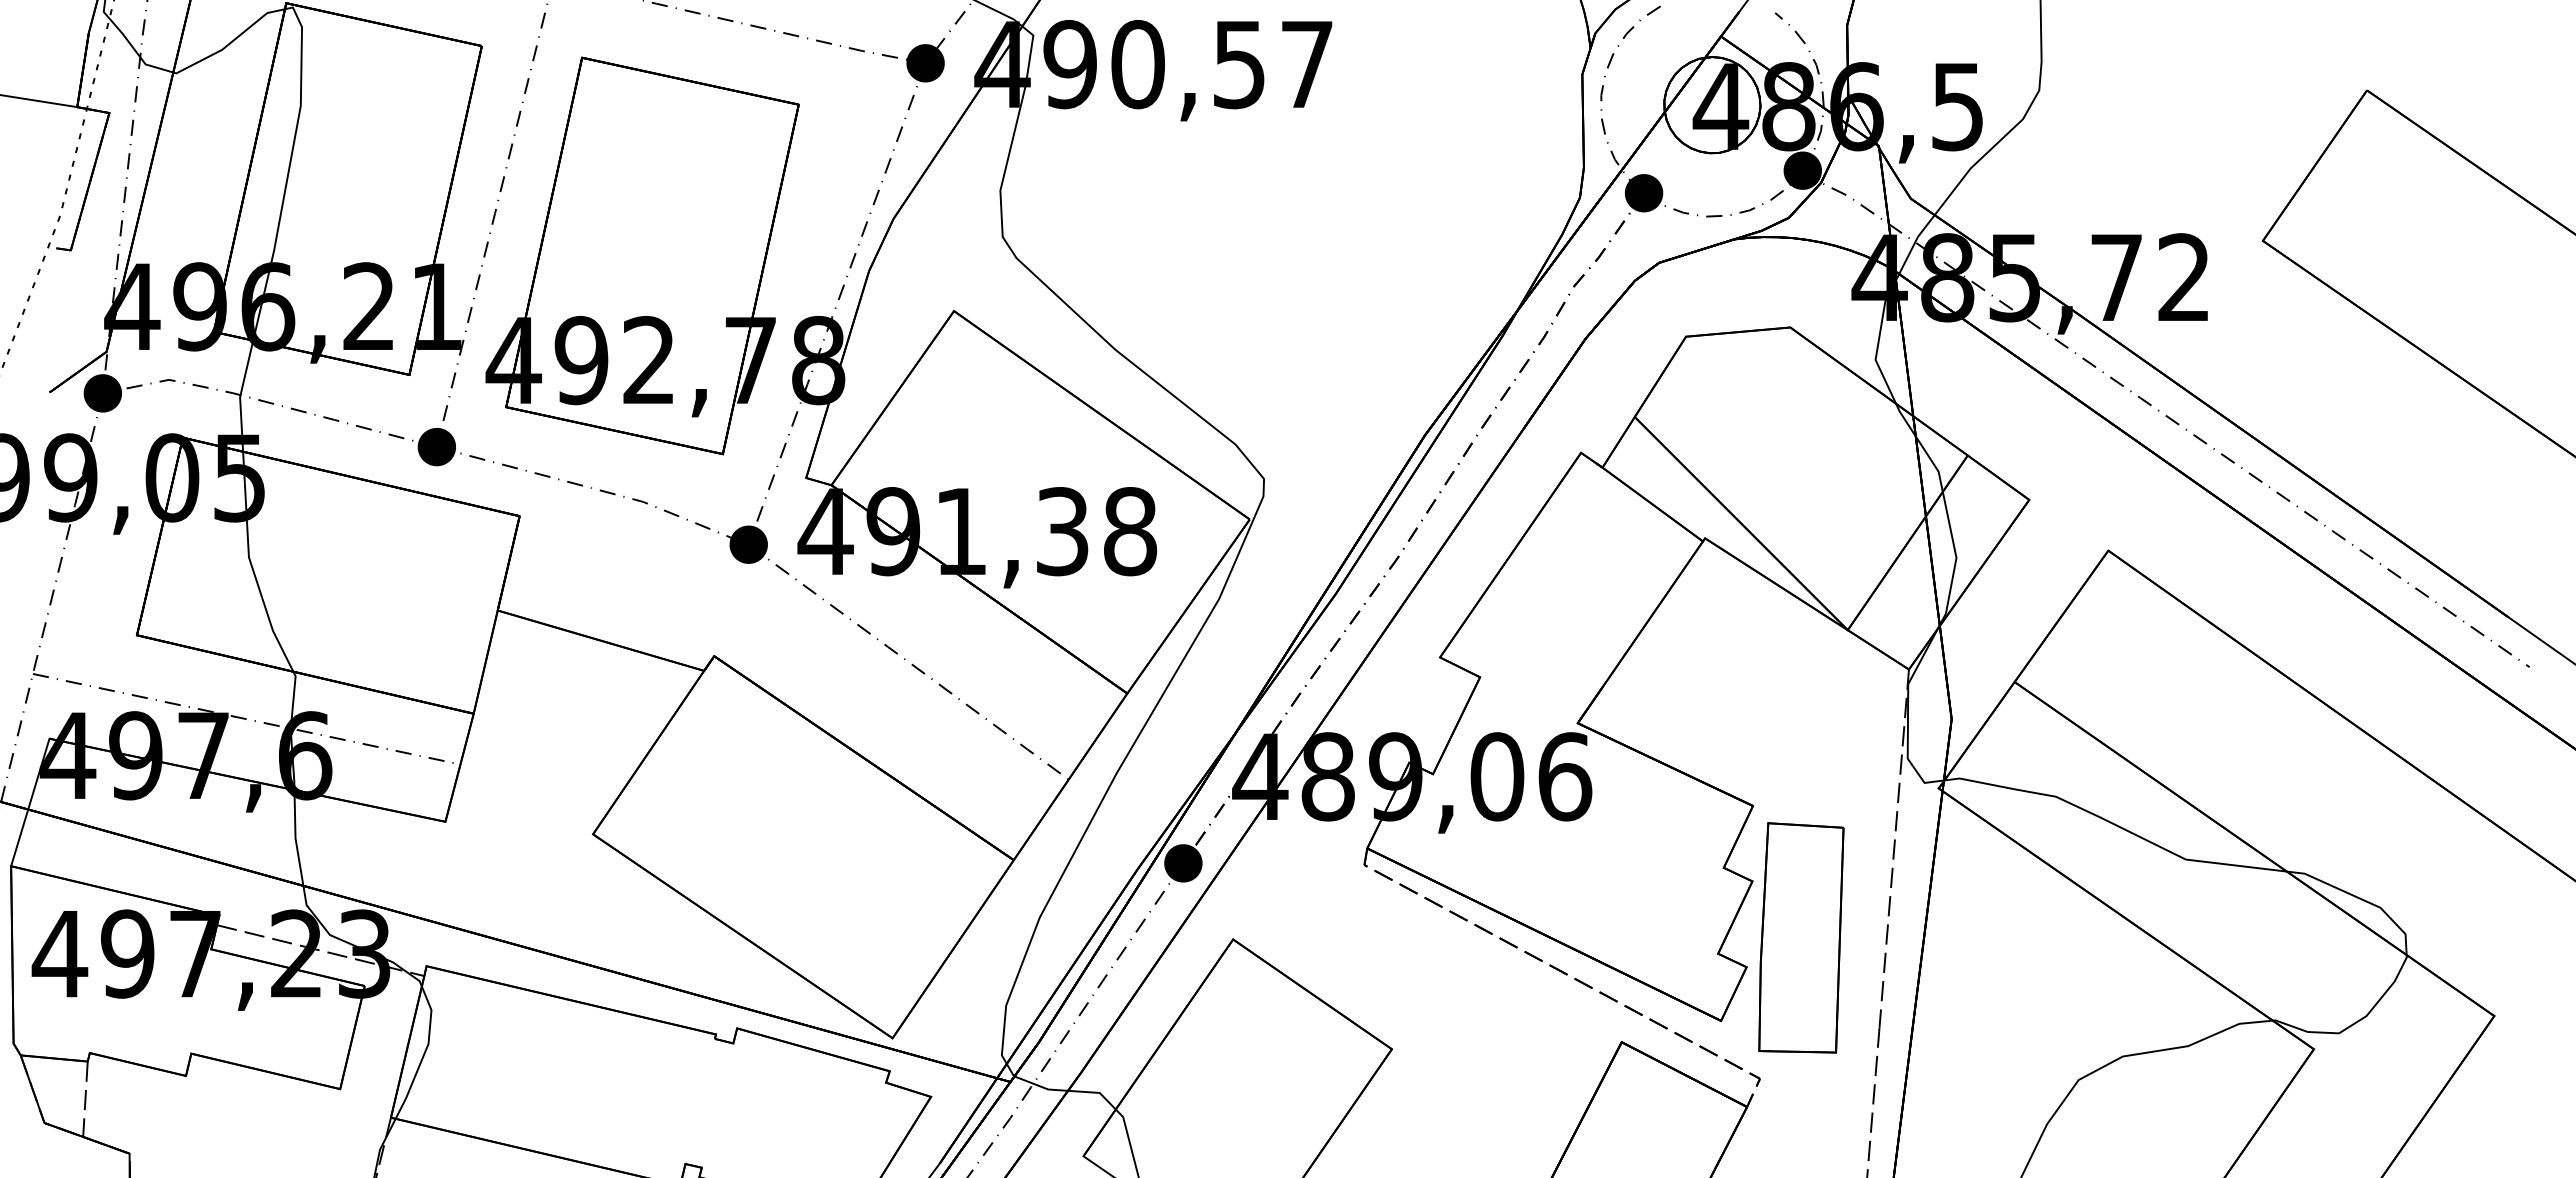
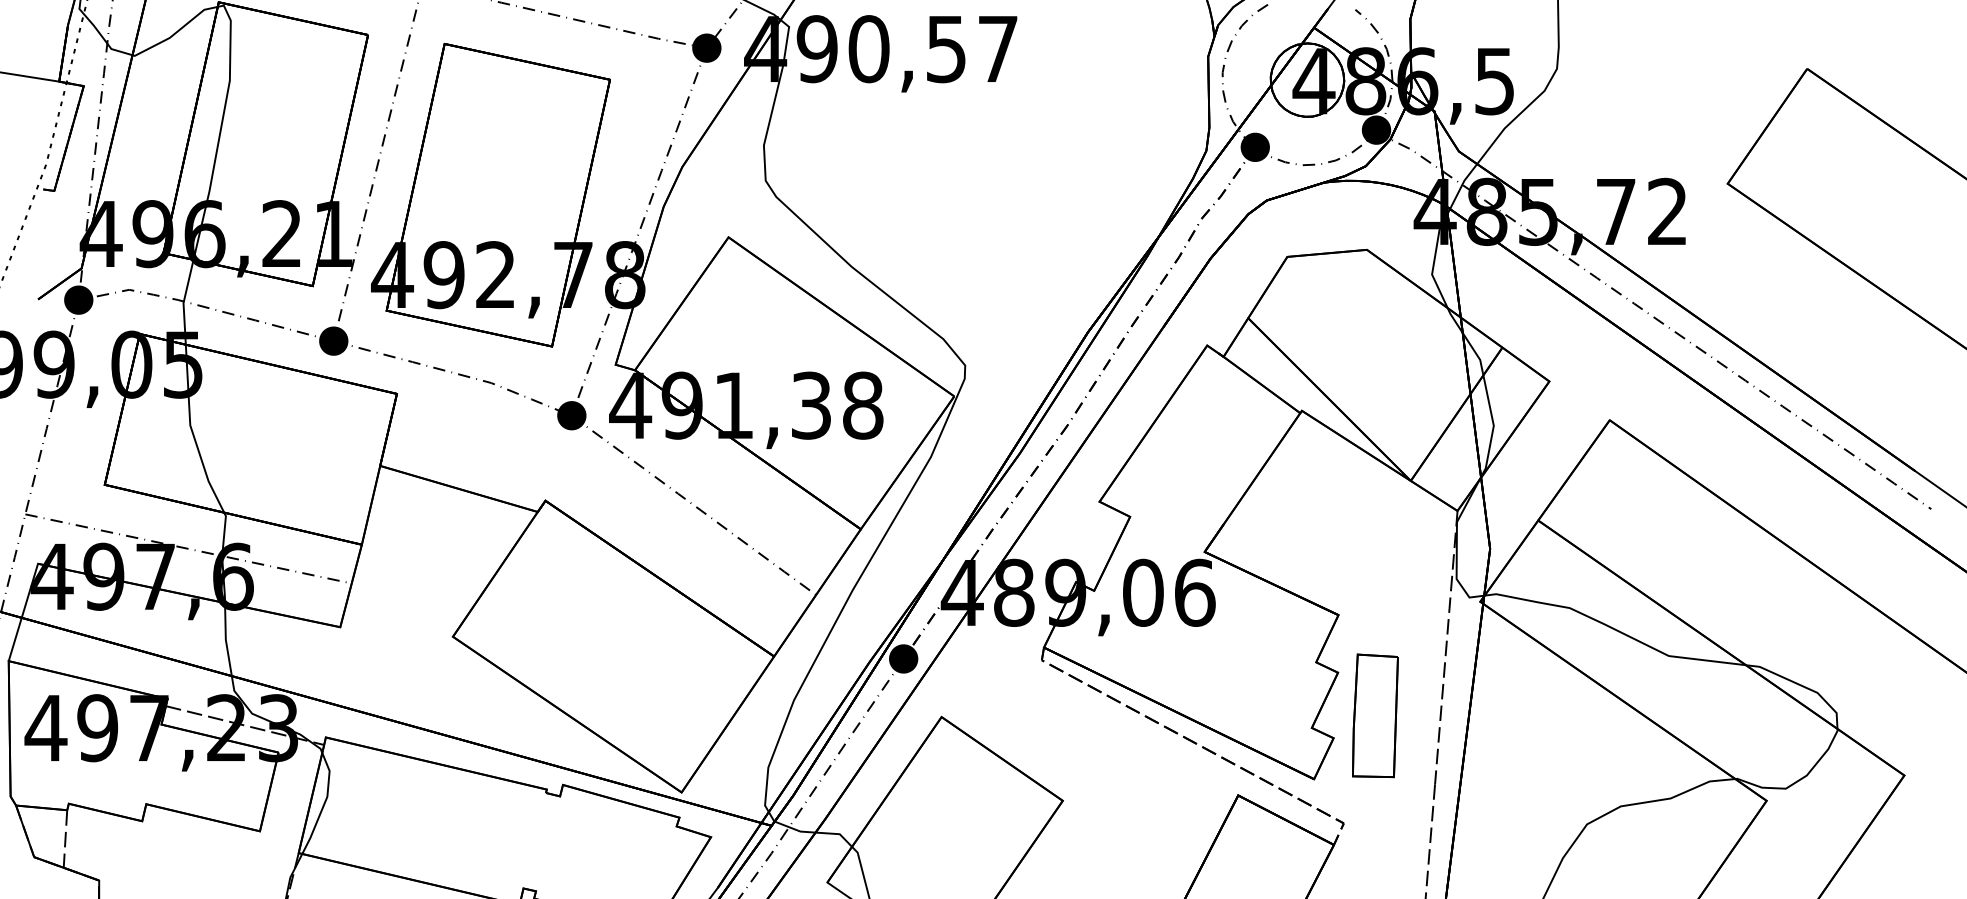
part: (1801, 937) -> (1375, 715), size x0.7

